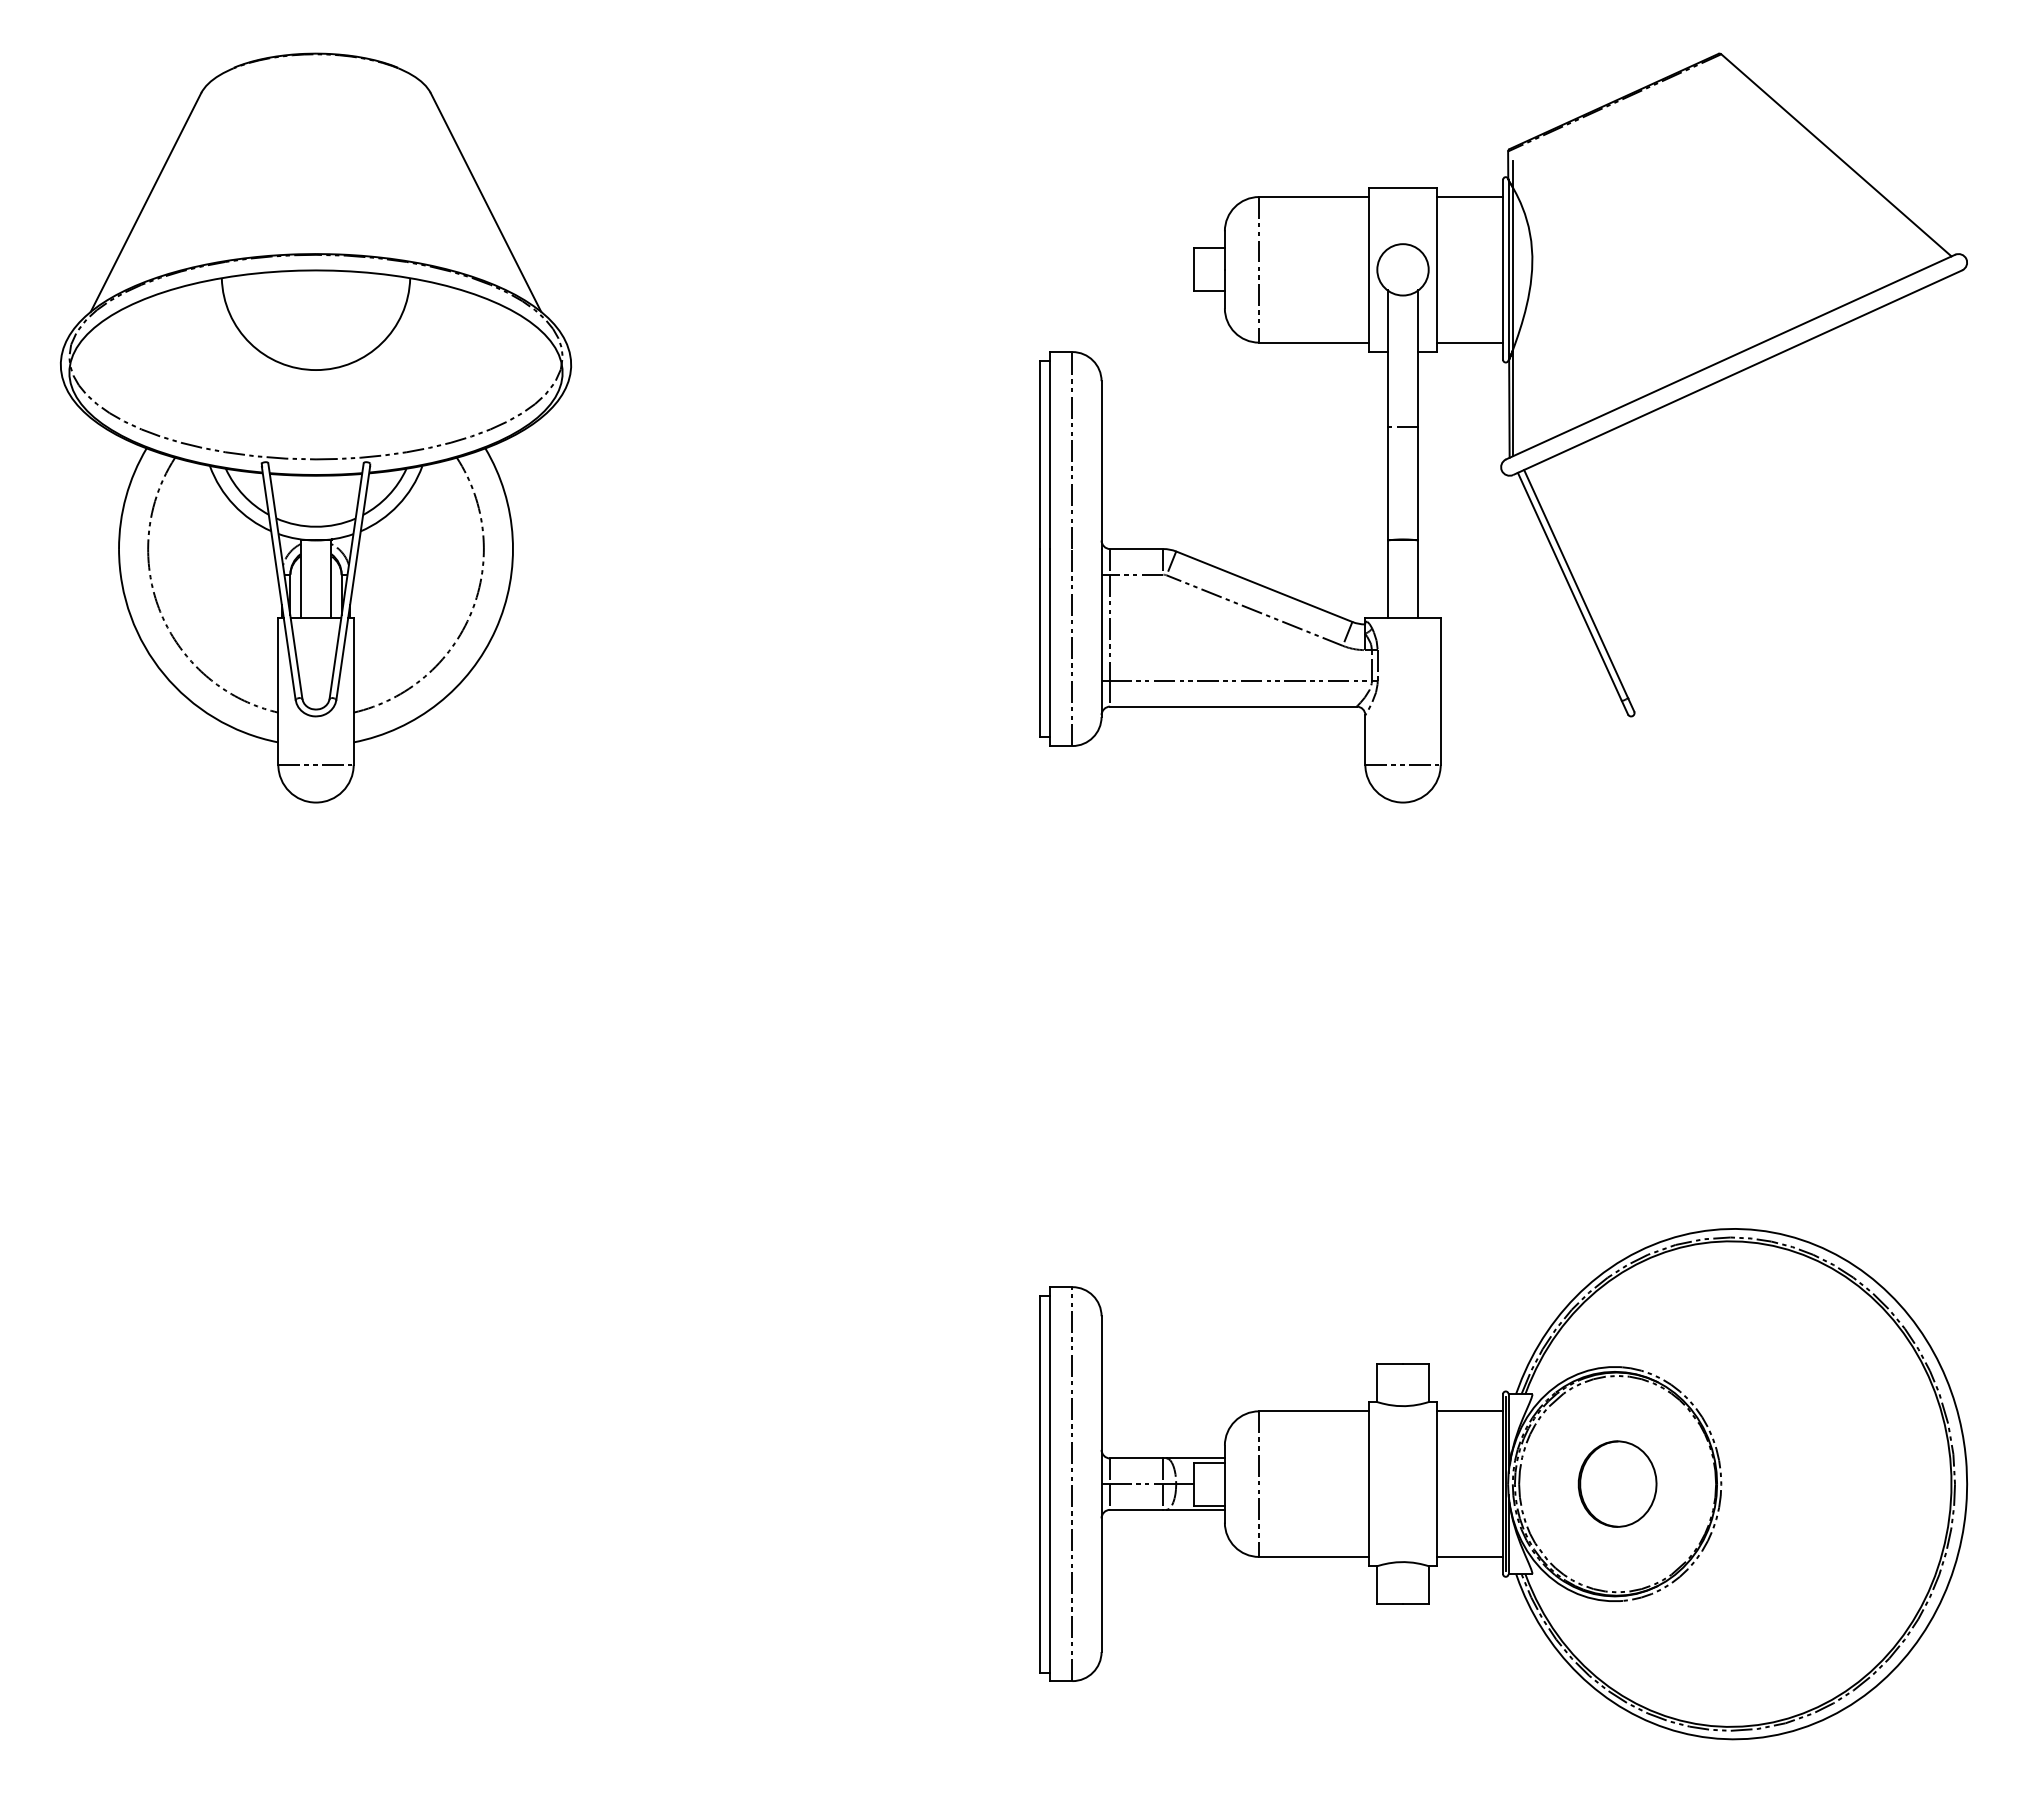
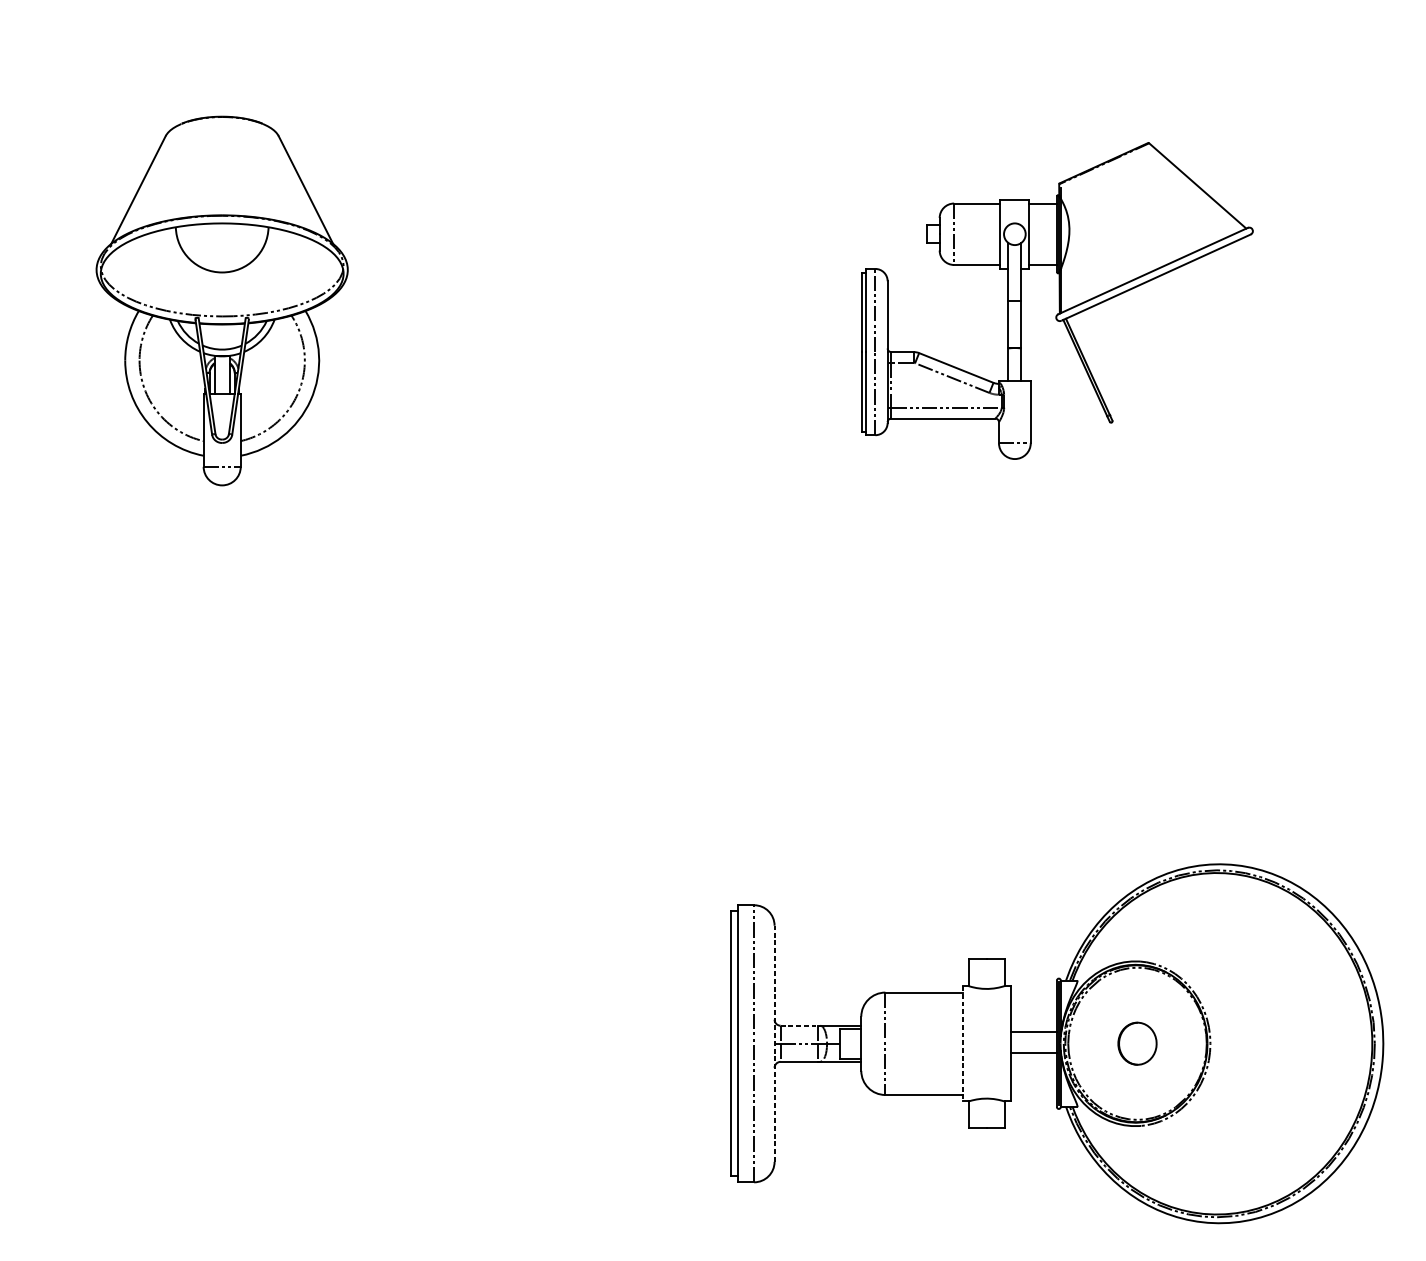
part: (316, 427) -> (222, 300), size x0.7
part: (1503, 427) -> (1057, 300), size x0.6
line: (1470, 1411) -> (1034, 1032), moved
line: (1136, 1458) -> (799, 1025), solid -> dashed
part: (1617, 1483) -> (1137, 1043), size x0.7
line: (1101, 1484) -> (774, 1044), solid -> dashed
line: (1368, 1484) -> (962, 1044), solid -> dashed
line: (1470, 1556) -> (1034, 1052), moved

